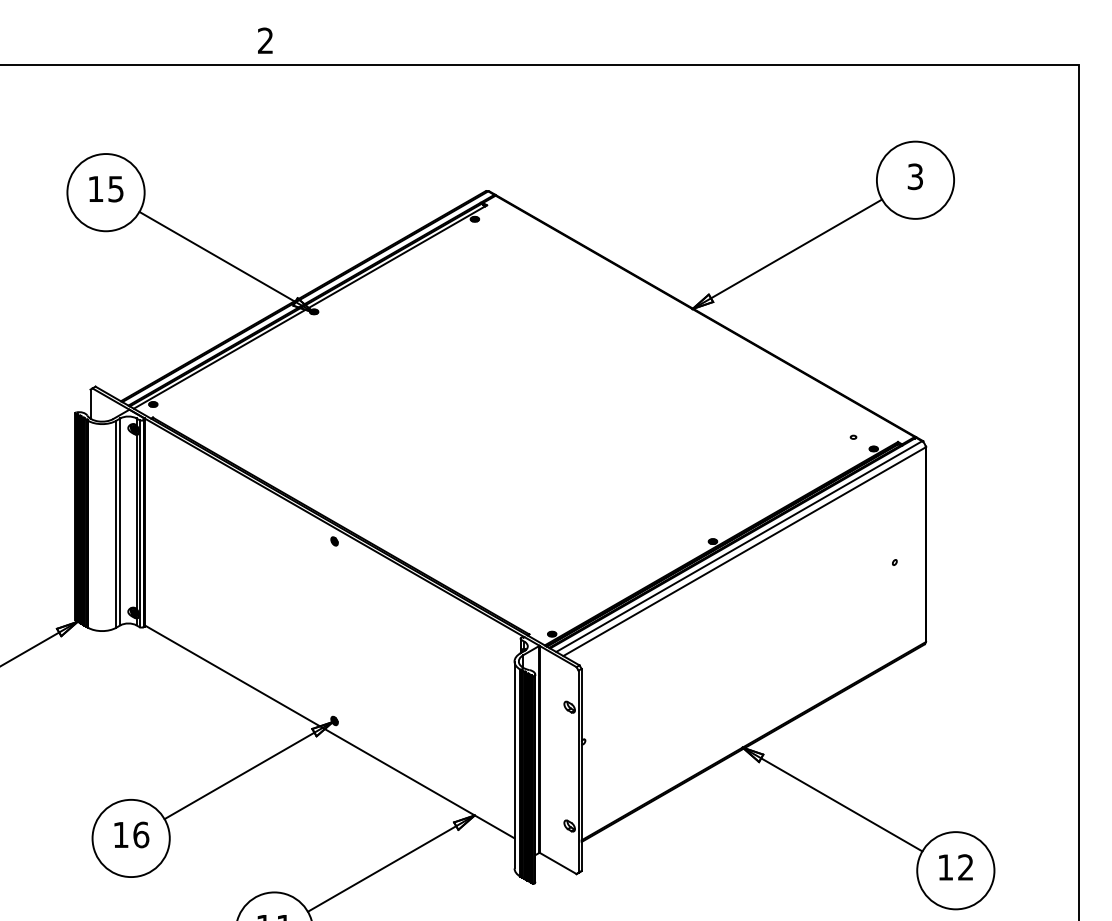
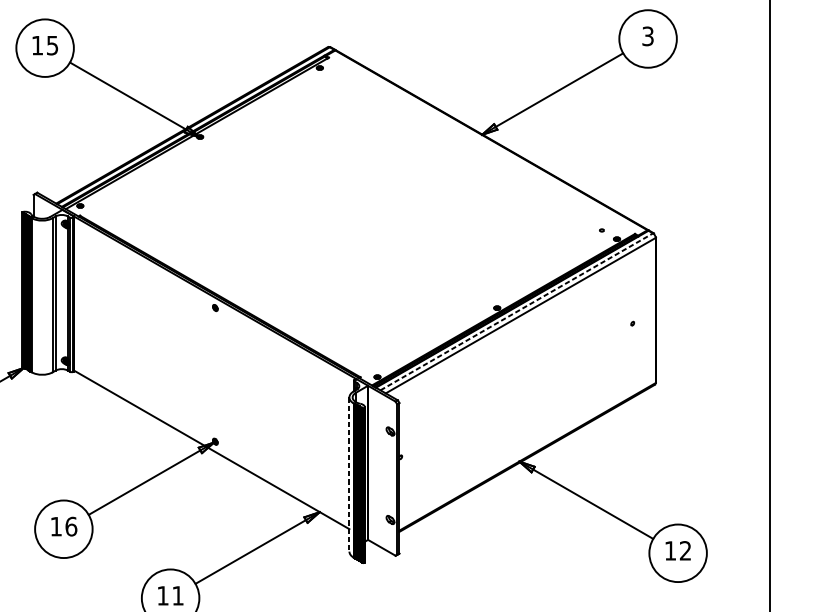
line: (739, 546) -> (516, 311), solid -> dashed
line: (514, 765) -> (349, 474), solid -> dashed

